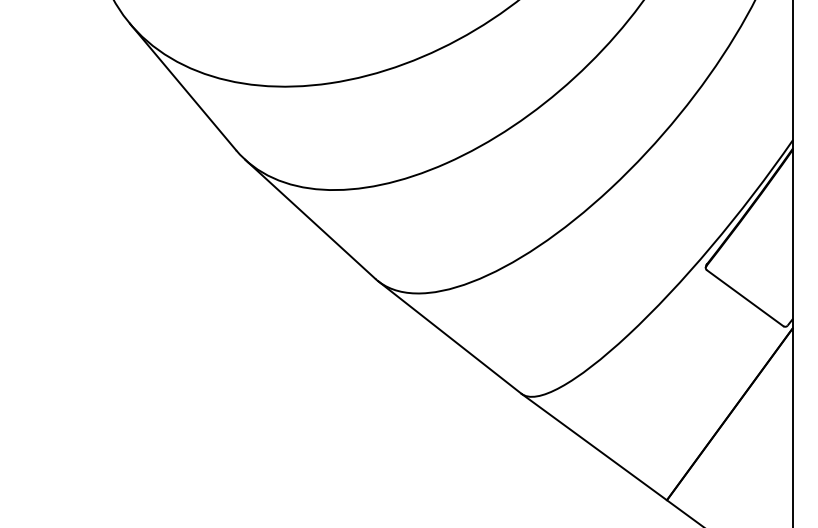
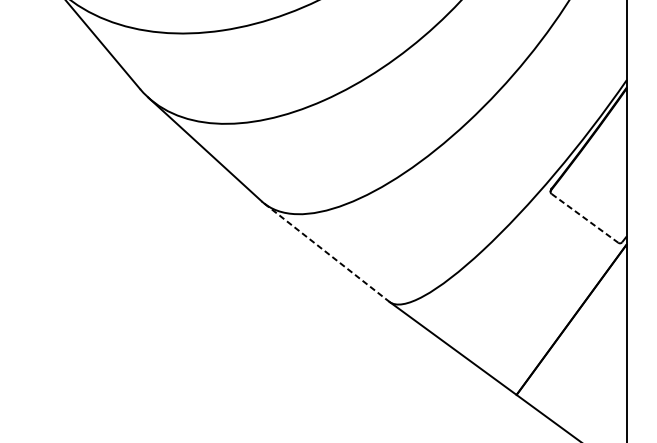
line: (745, 298) -> (585, 218), solid -> dashed
line: (449, 337) -> (326, 252), solid -> dashed

